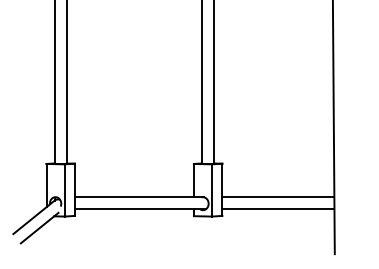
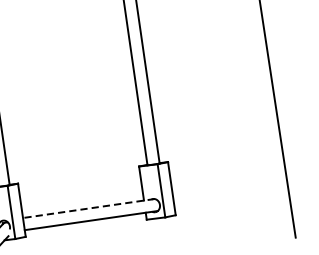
line: (139, 197) -> (88, 208), solid -> dashed
line: (278, 197) -> (230, 188), removed
line: (278, 209) -> (231, 200), removed

